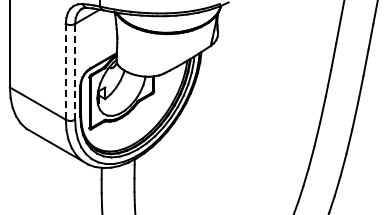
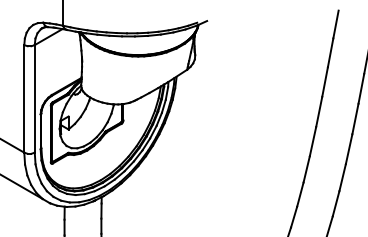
line: (65, 71) -> (23, 98), dashed -> solid
line: (75, 71) -> (35, 98), dashed -> solid

